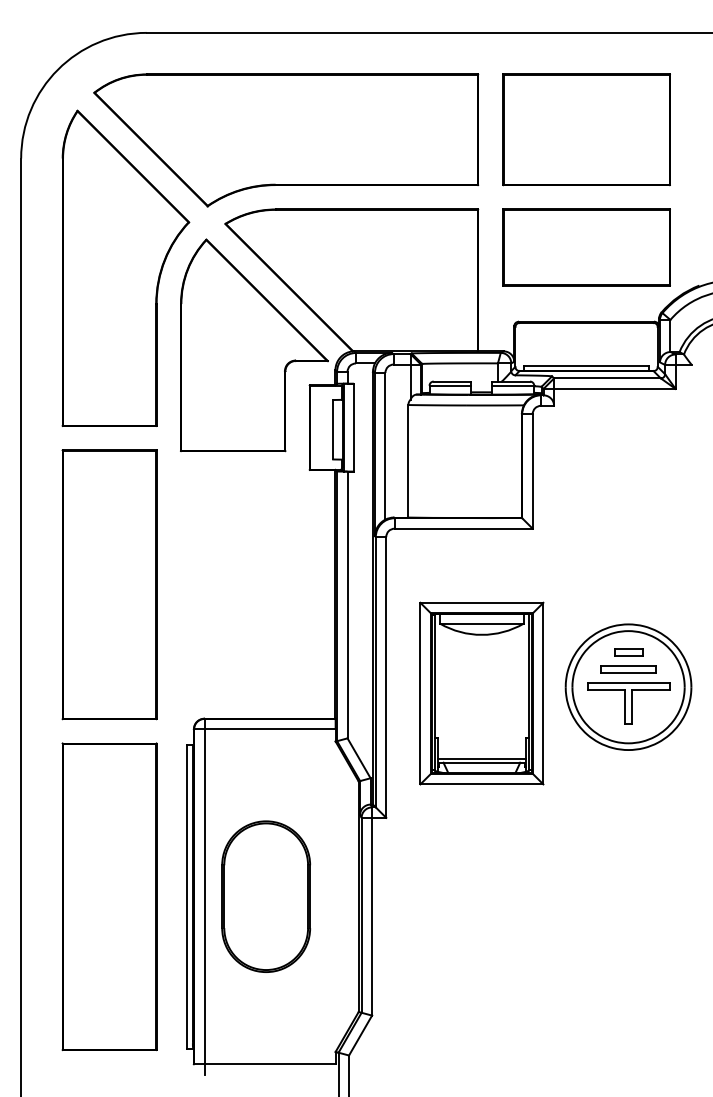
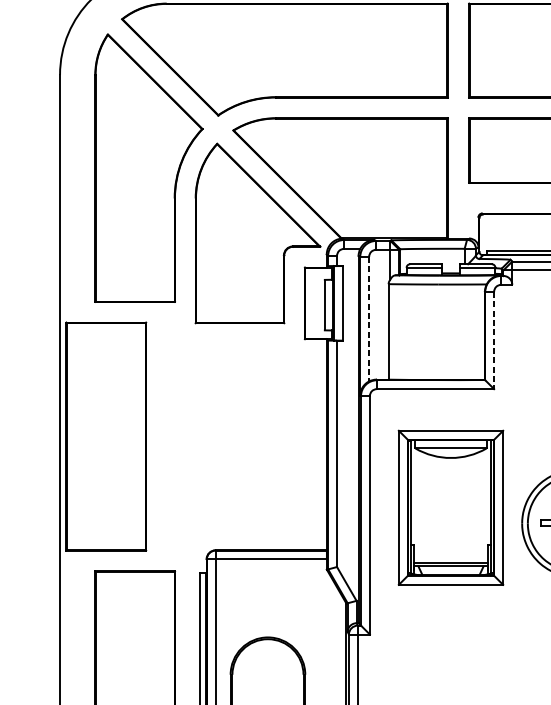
line: (385, 446) -> (369, 319), solid -> dashed
line: (532, 471) -> (493, 340), solid -> dashed
part: (109, 584) -> (106, 436), moved
part: (481, 693) -> (450, 507), moved

